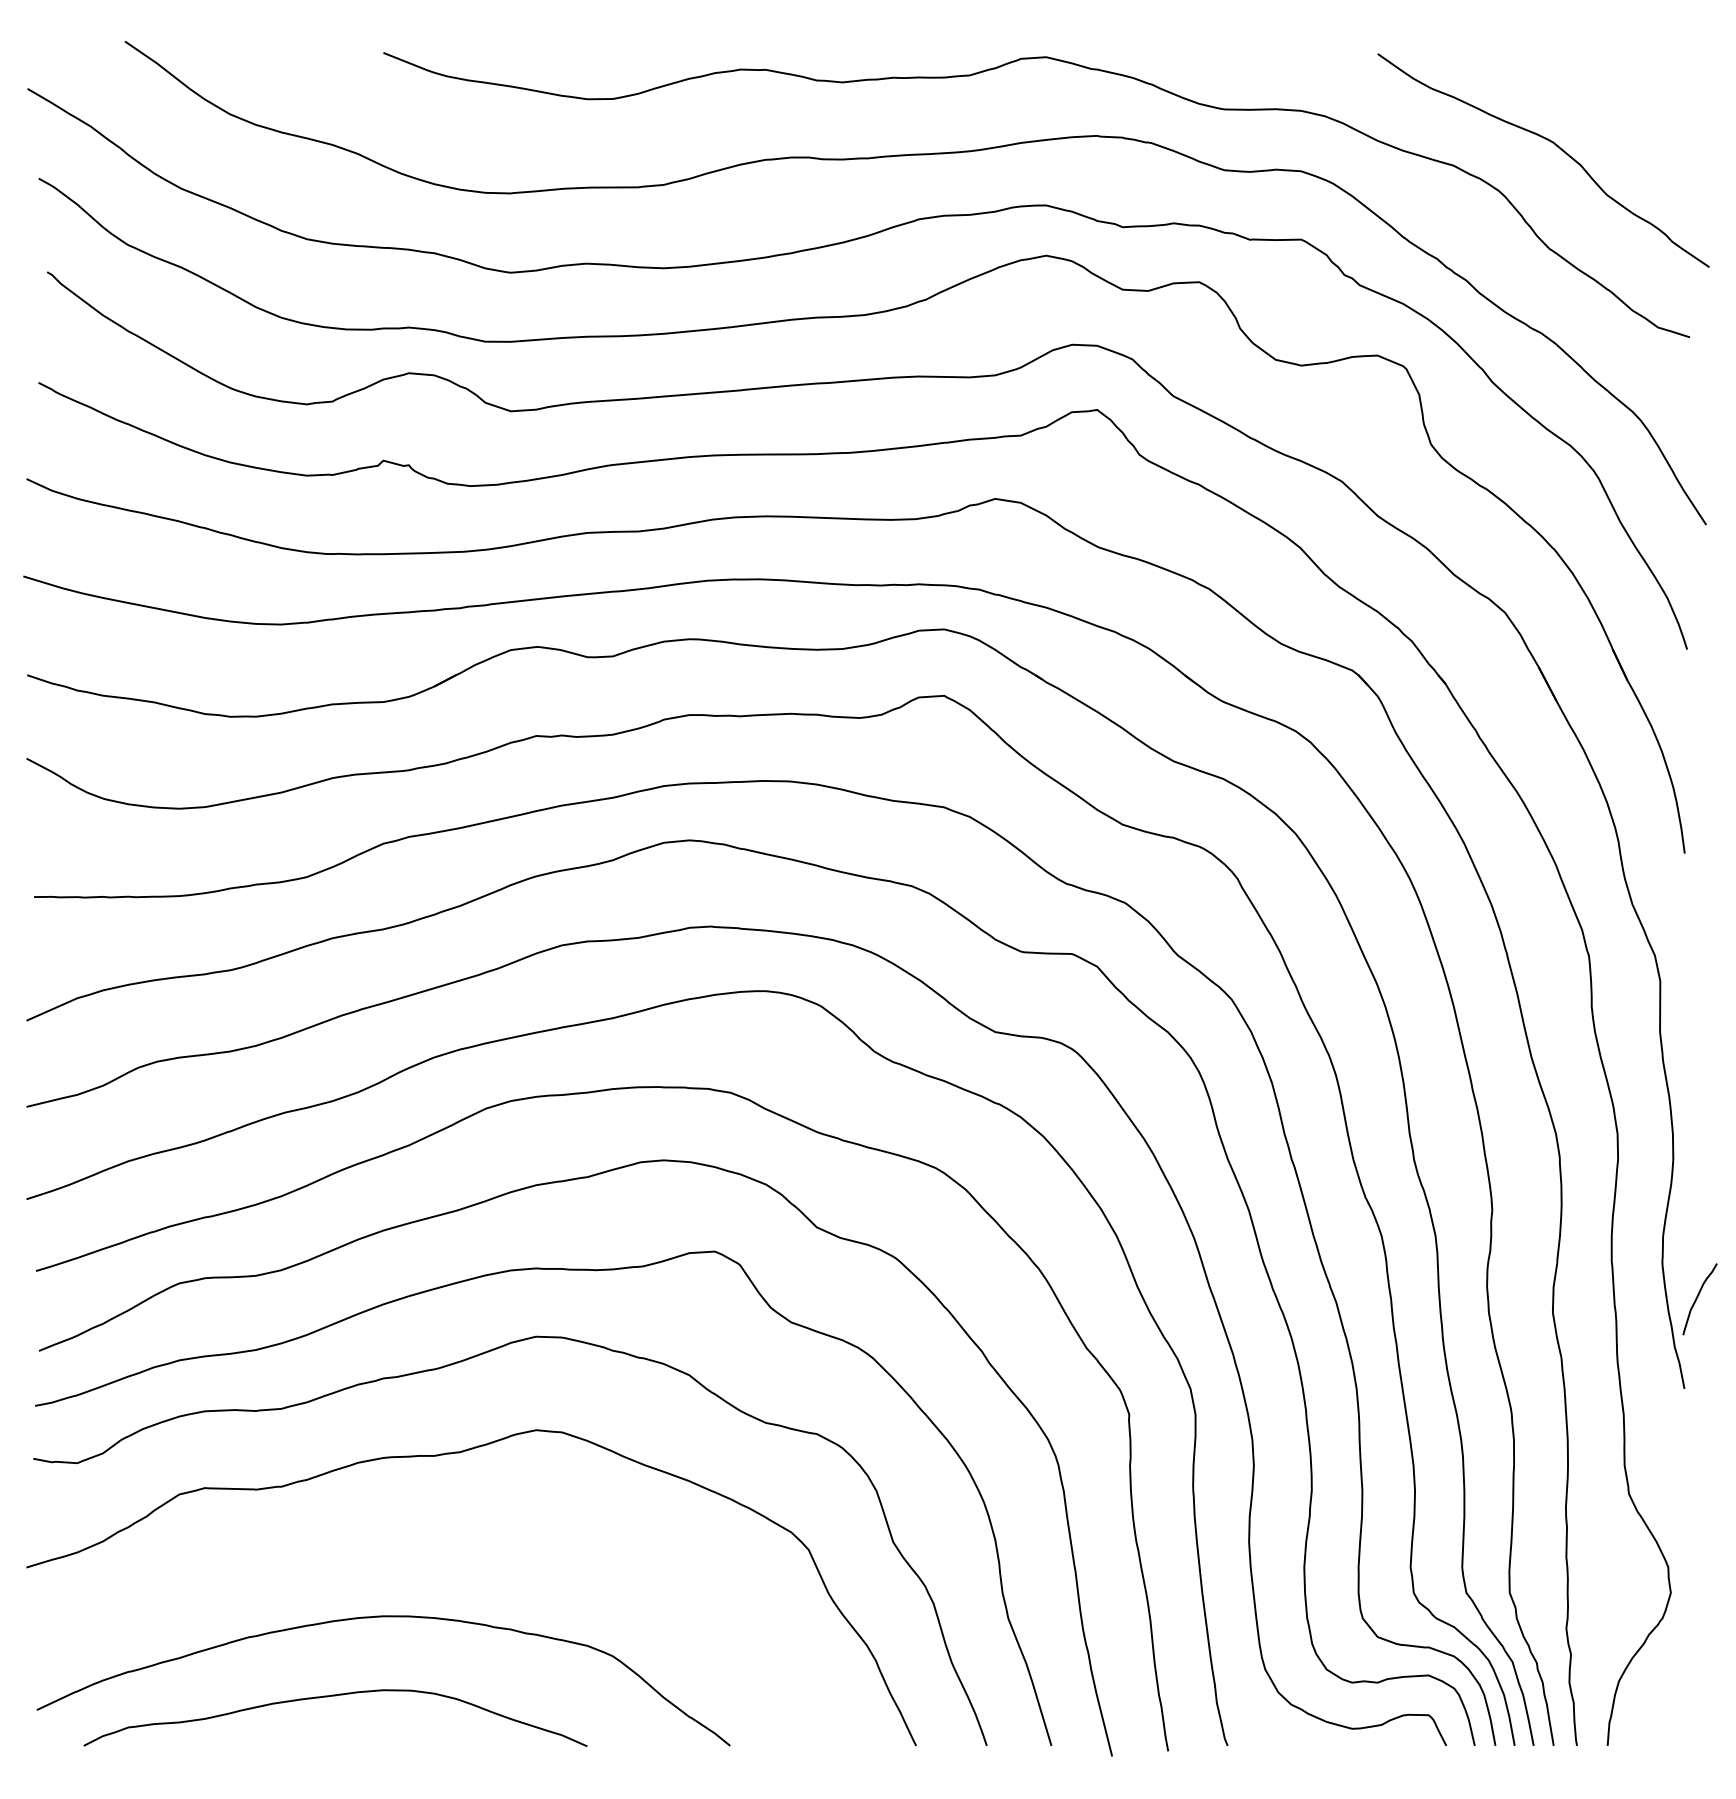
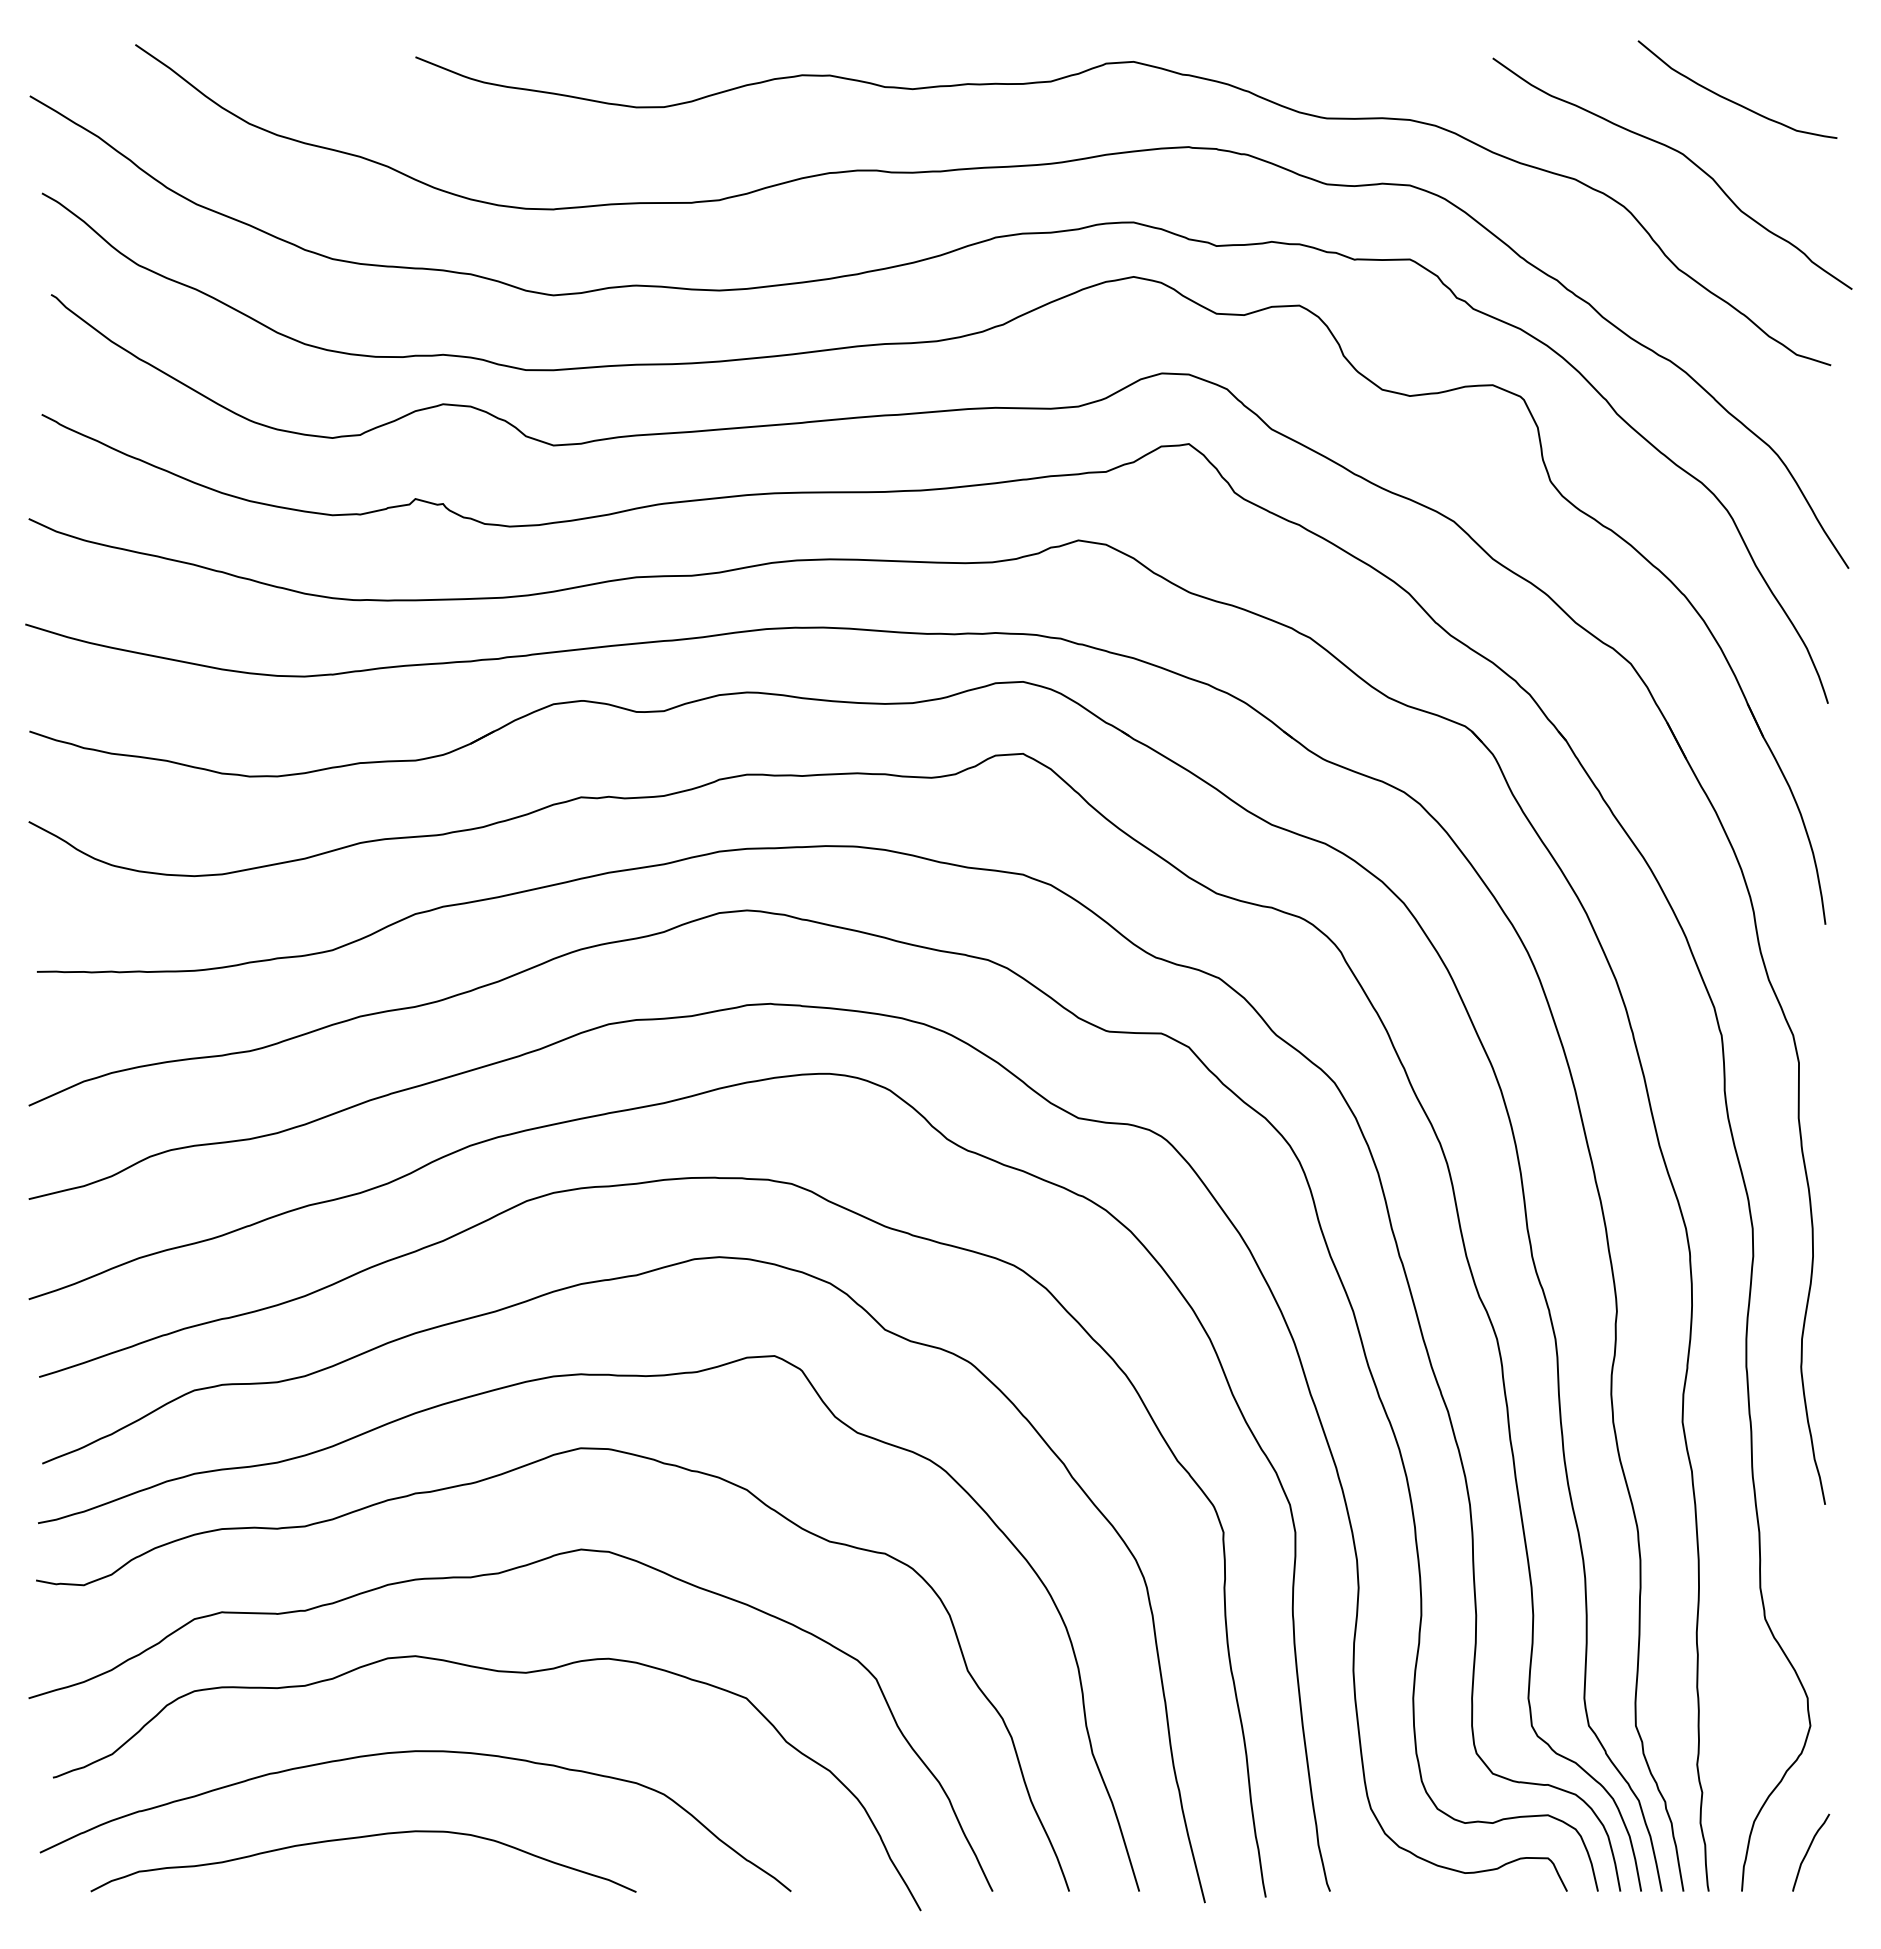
curve: (1598, 92) -> (1732, 100), added
curve: (1697, 1299) -> (1808, 1852), moved
curve: (460, 1543) -> (498, 1672), added

